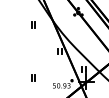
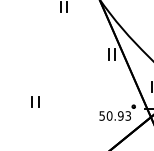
part: (33, 77) -> (35, 101), moved

